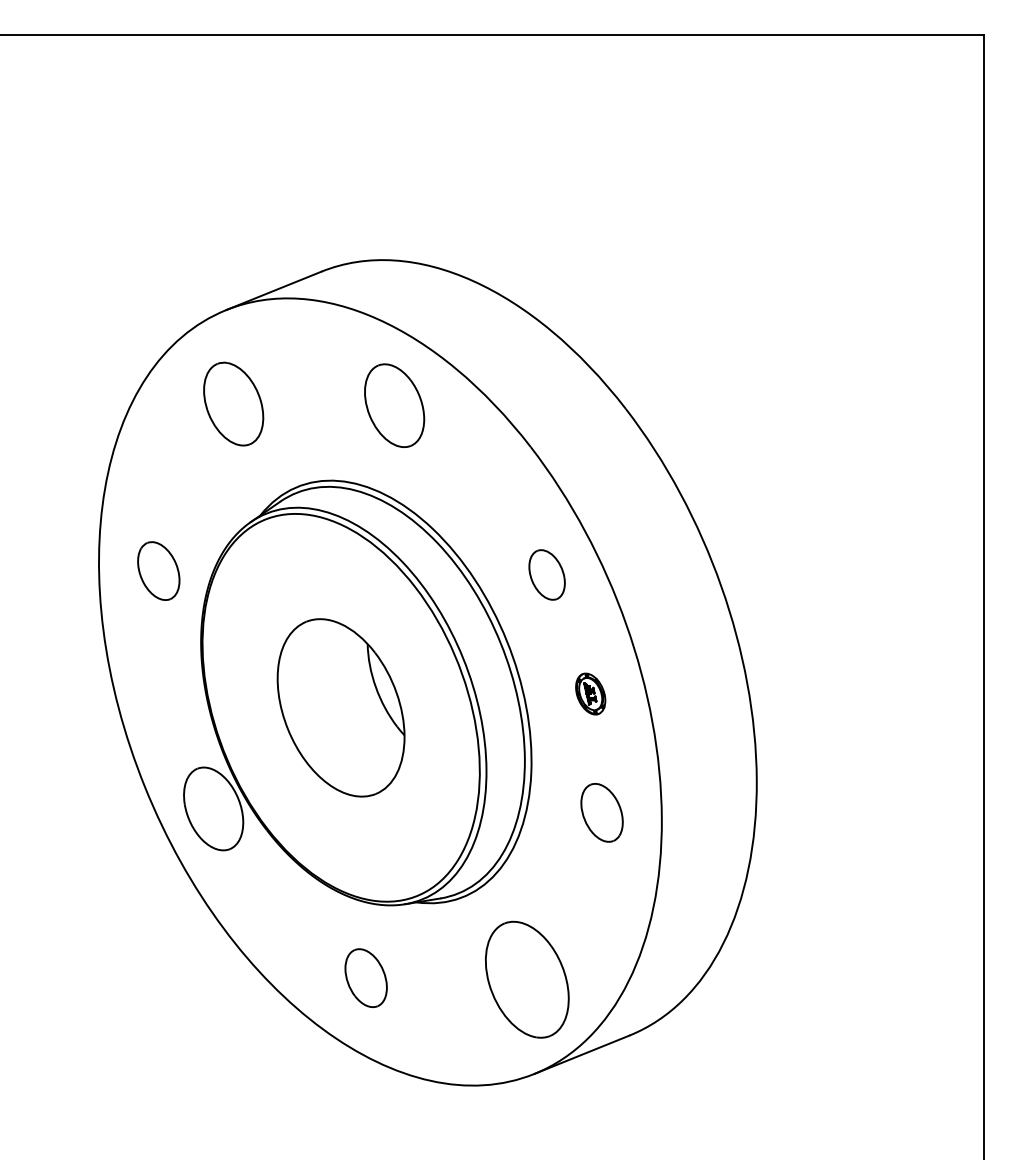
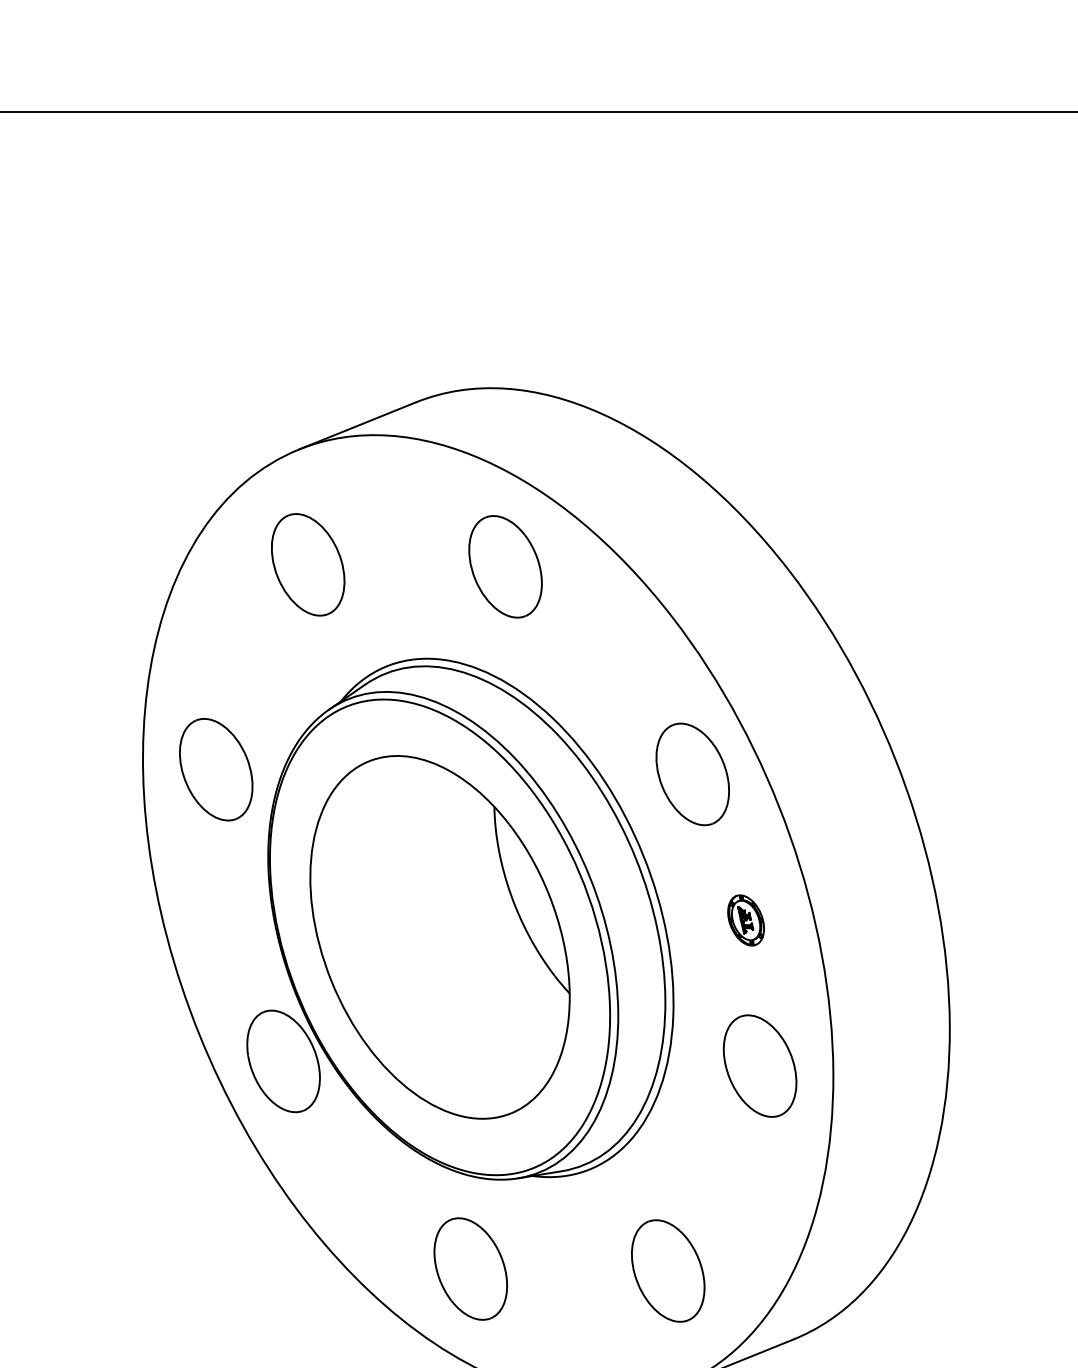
part: (158, 570) -> (215, 768), size x1.43
part: (546, 574) -> (691, 773), size x1.67
part: (340, 707) -> (439, 936), size x1.67
part: (601, 812) -> (759, 1065), size x1.43
part: (365, 977) -> (469, 1268), size x1.43
part: (526, 979) -> (667, 1270), size x0.71

